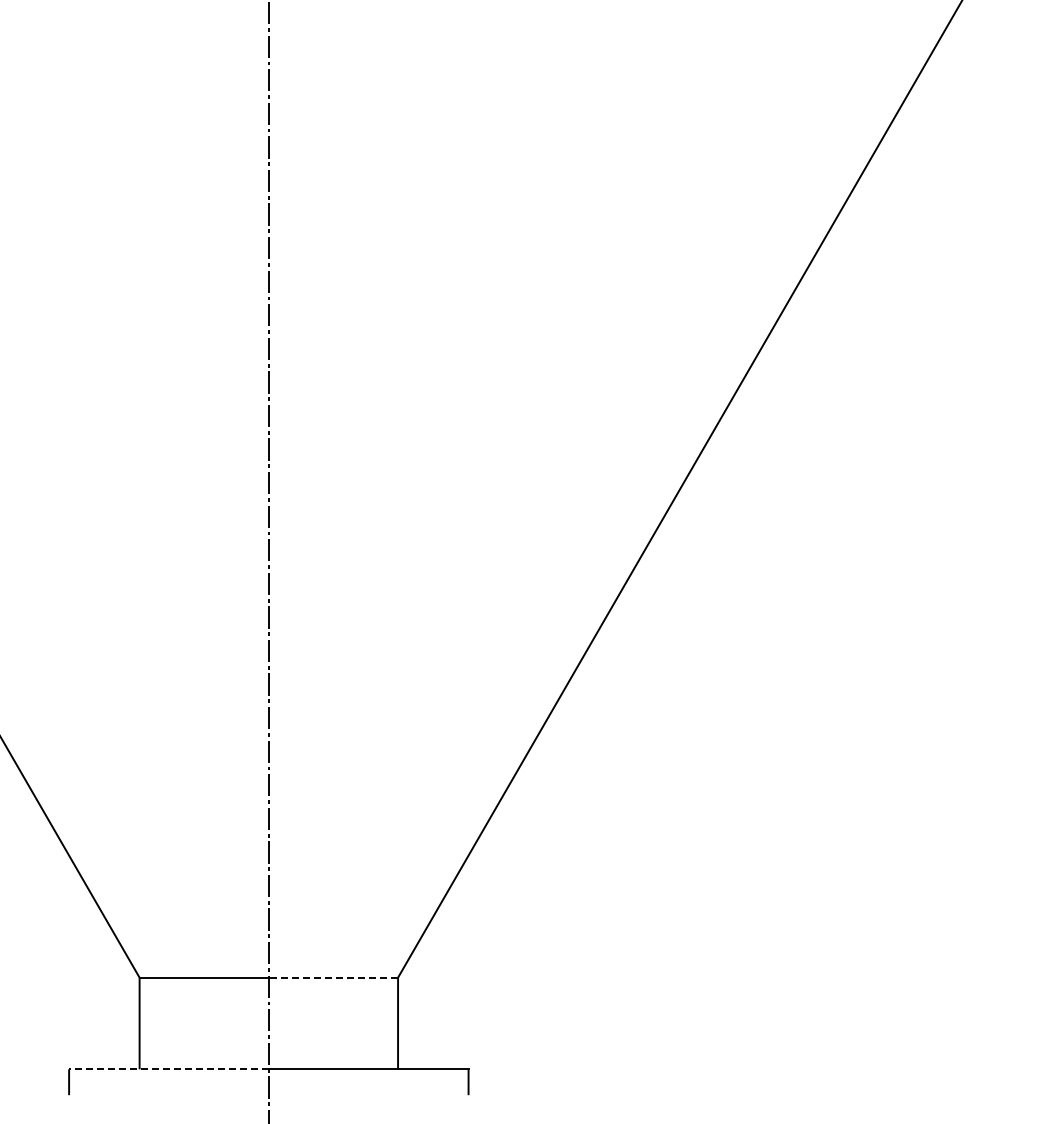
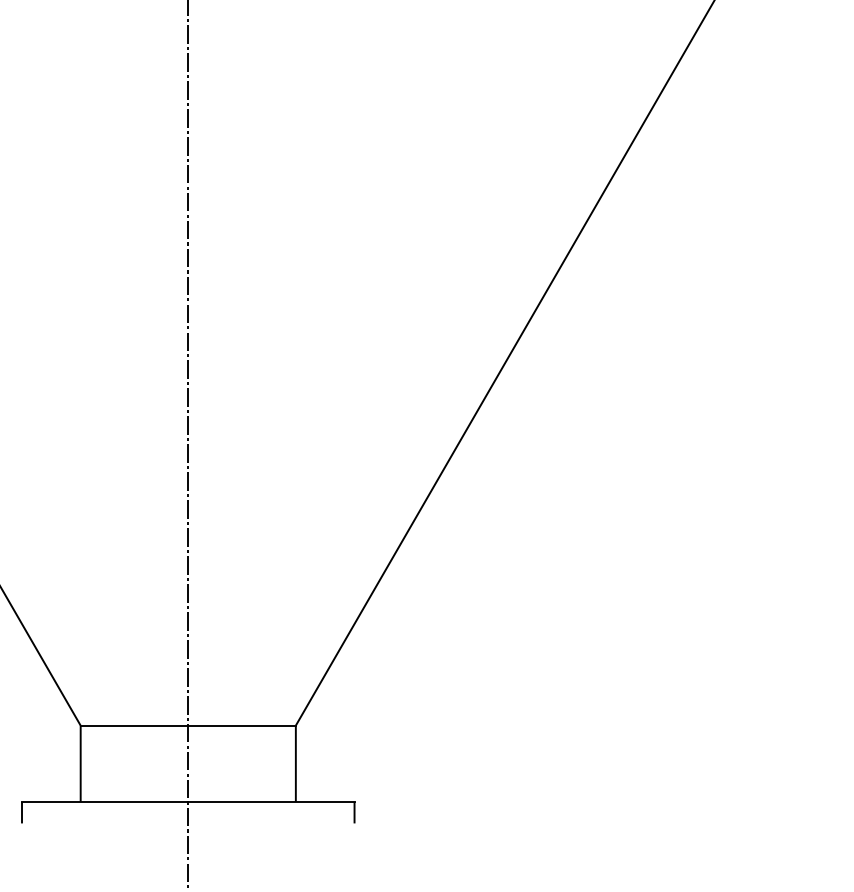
line: (333, 977) -> (242, 725), dashed -> solid
line: (168, 1069) -> (104, 802), dashed -> solid

